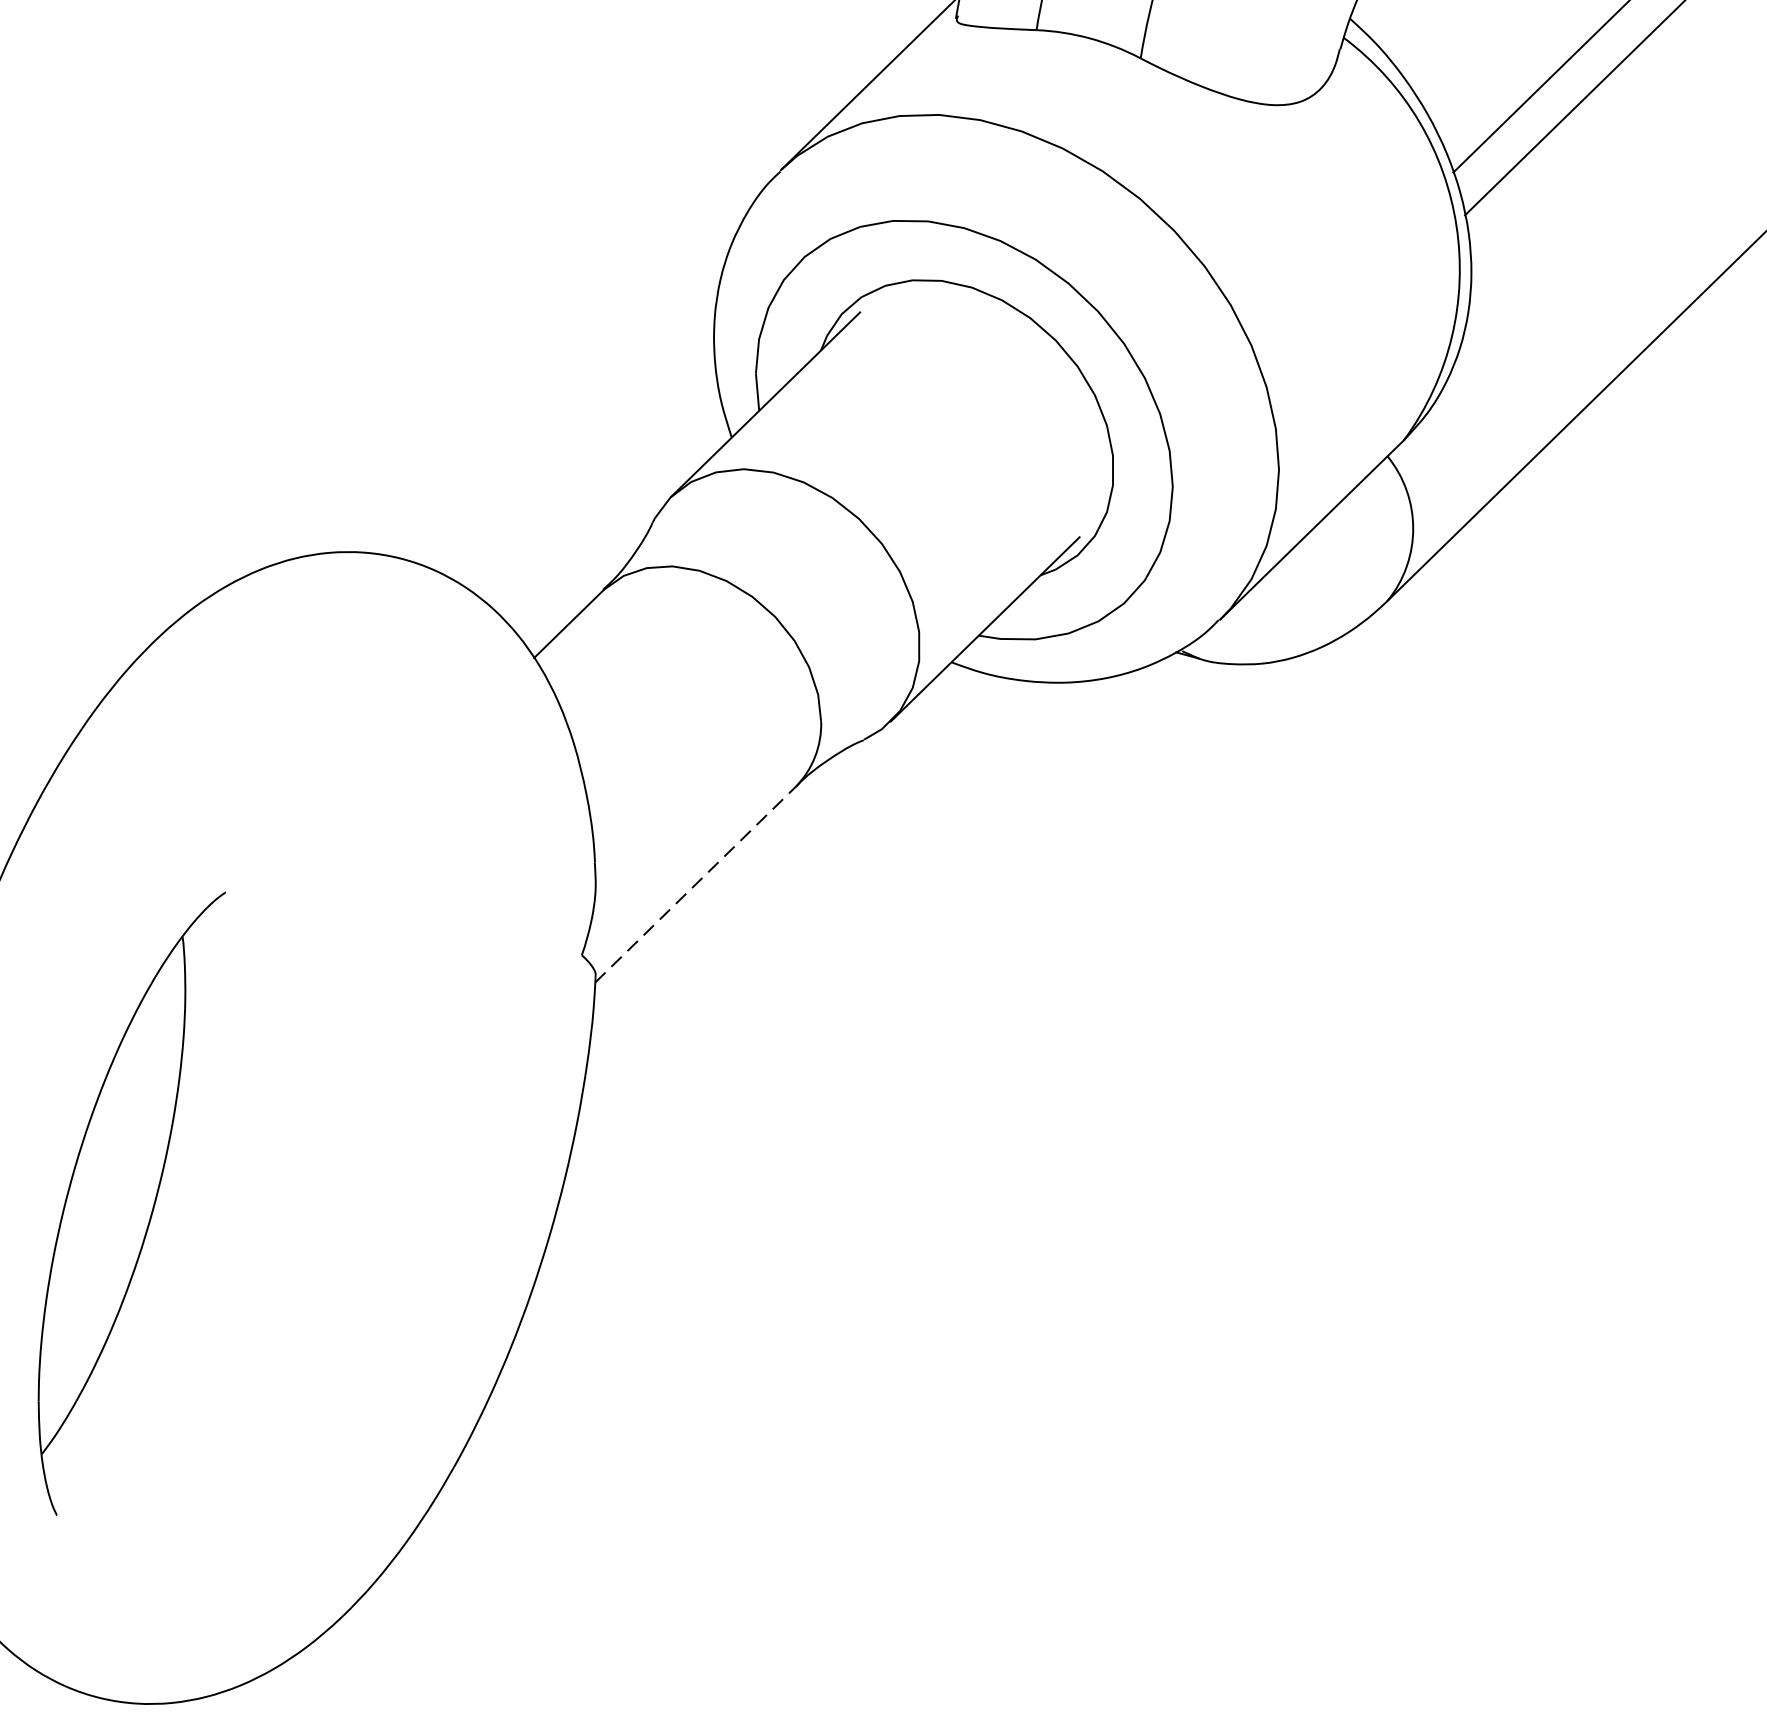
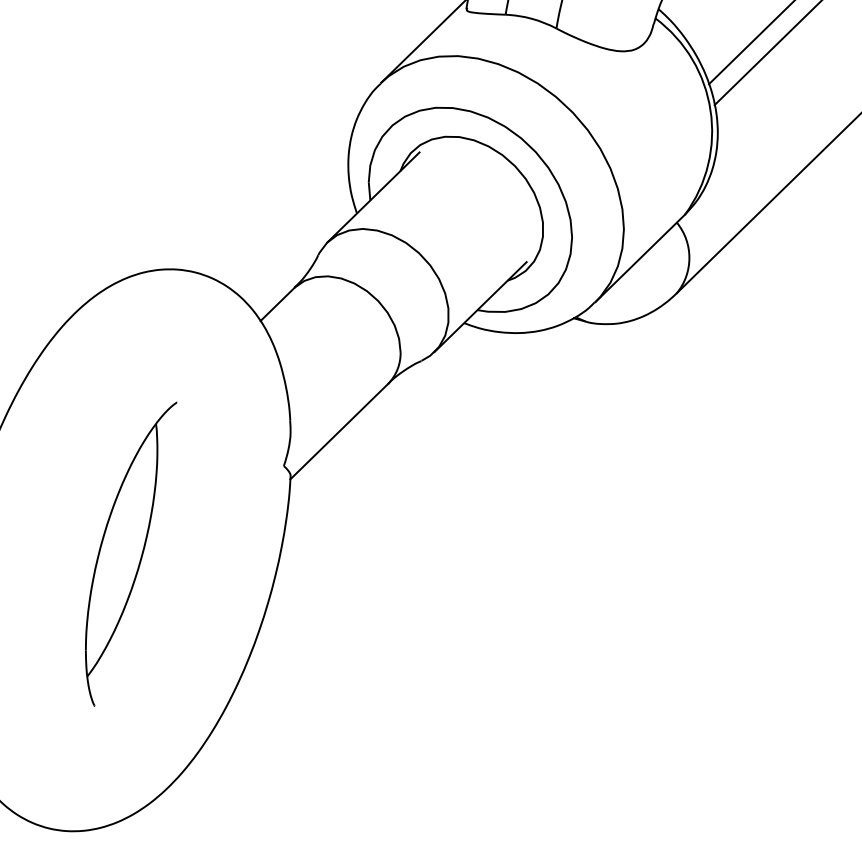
line: (695, 884) -> (339, 431), dashed -> solid
part: (132, 1202) -> (131, 553), moved

